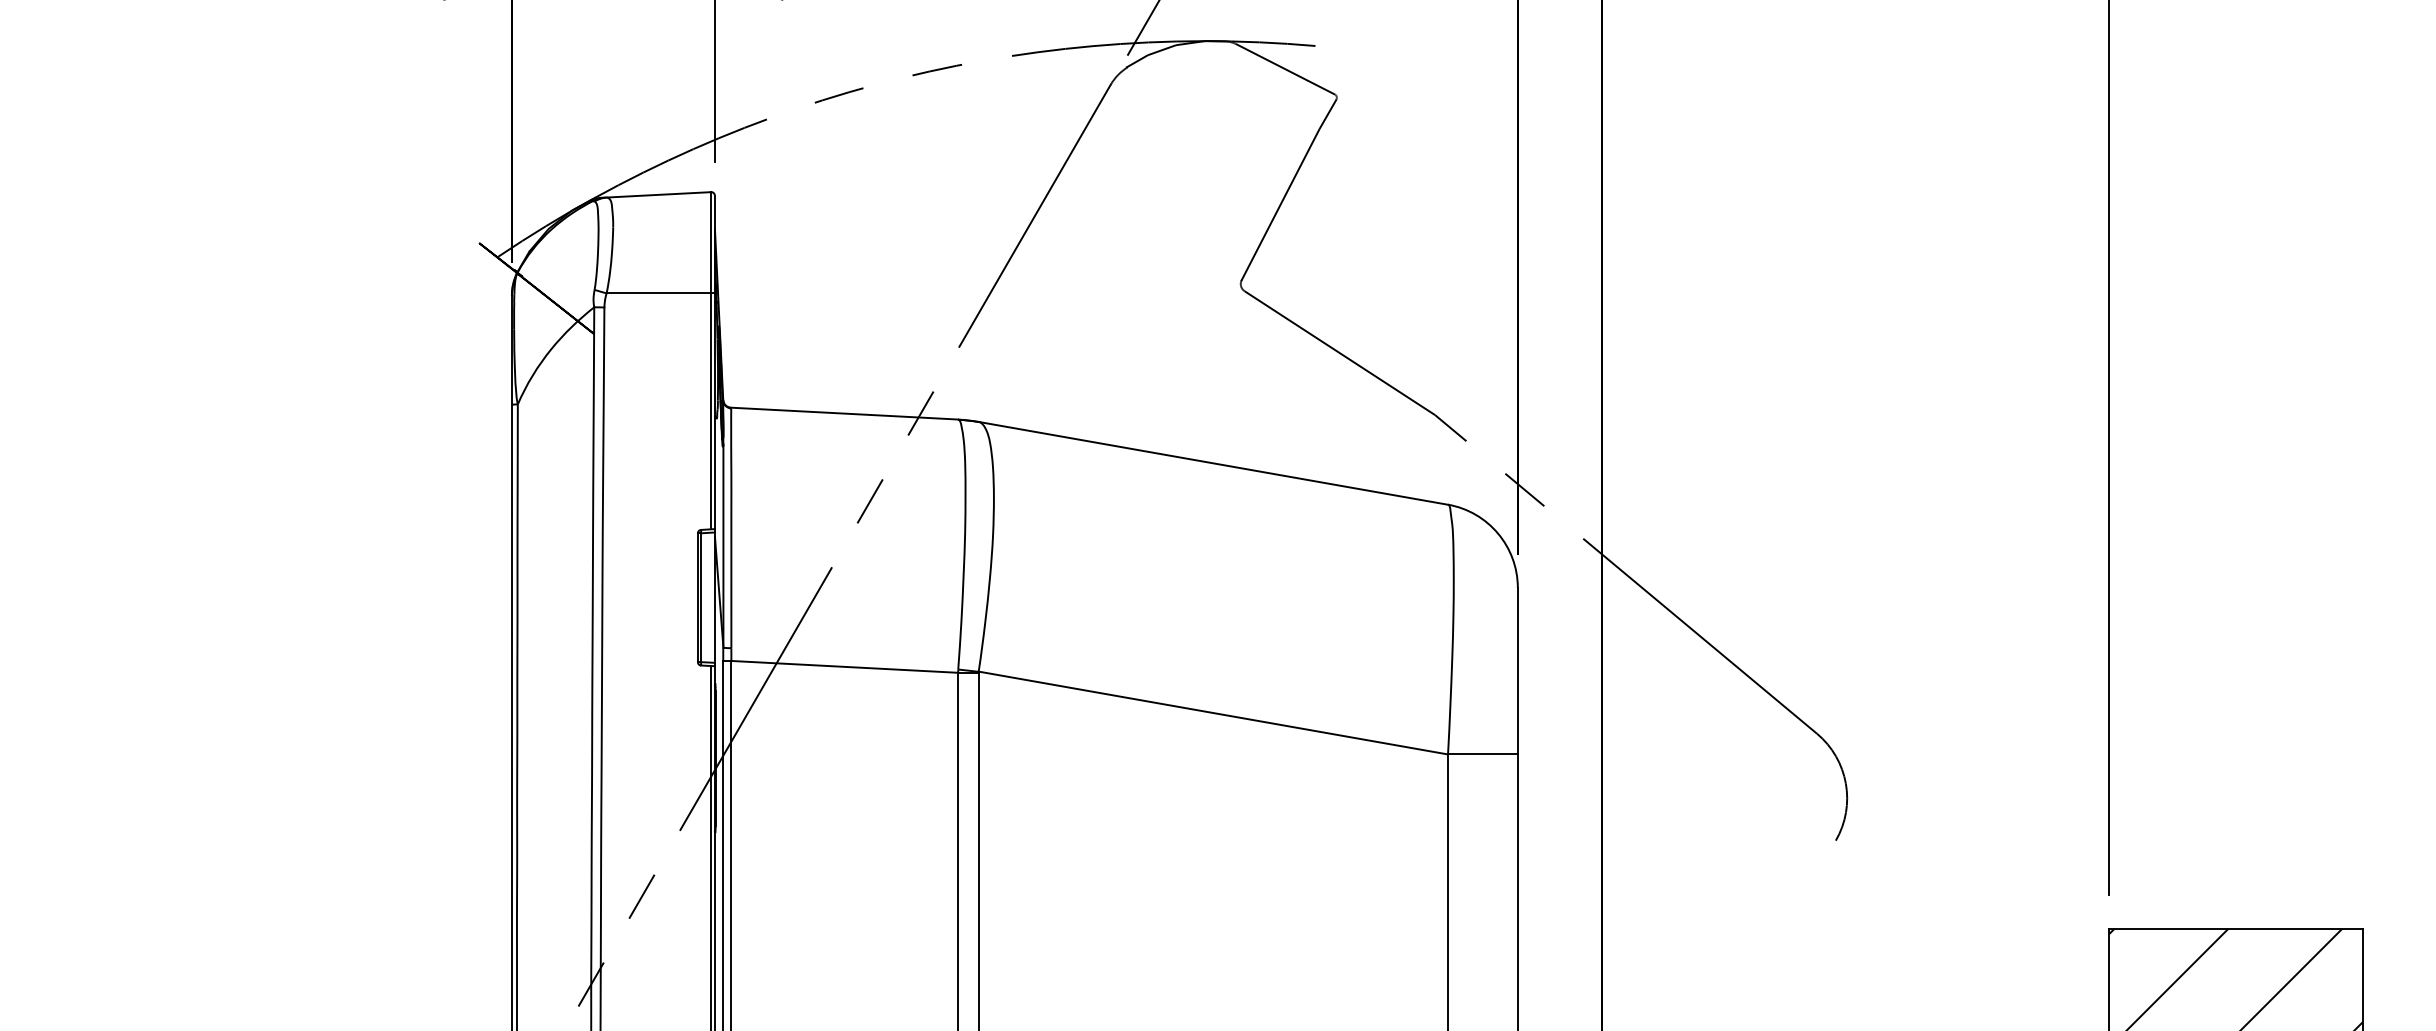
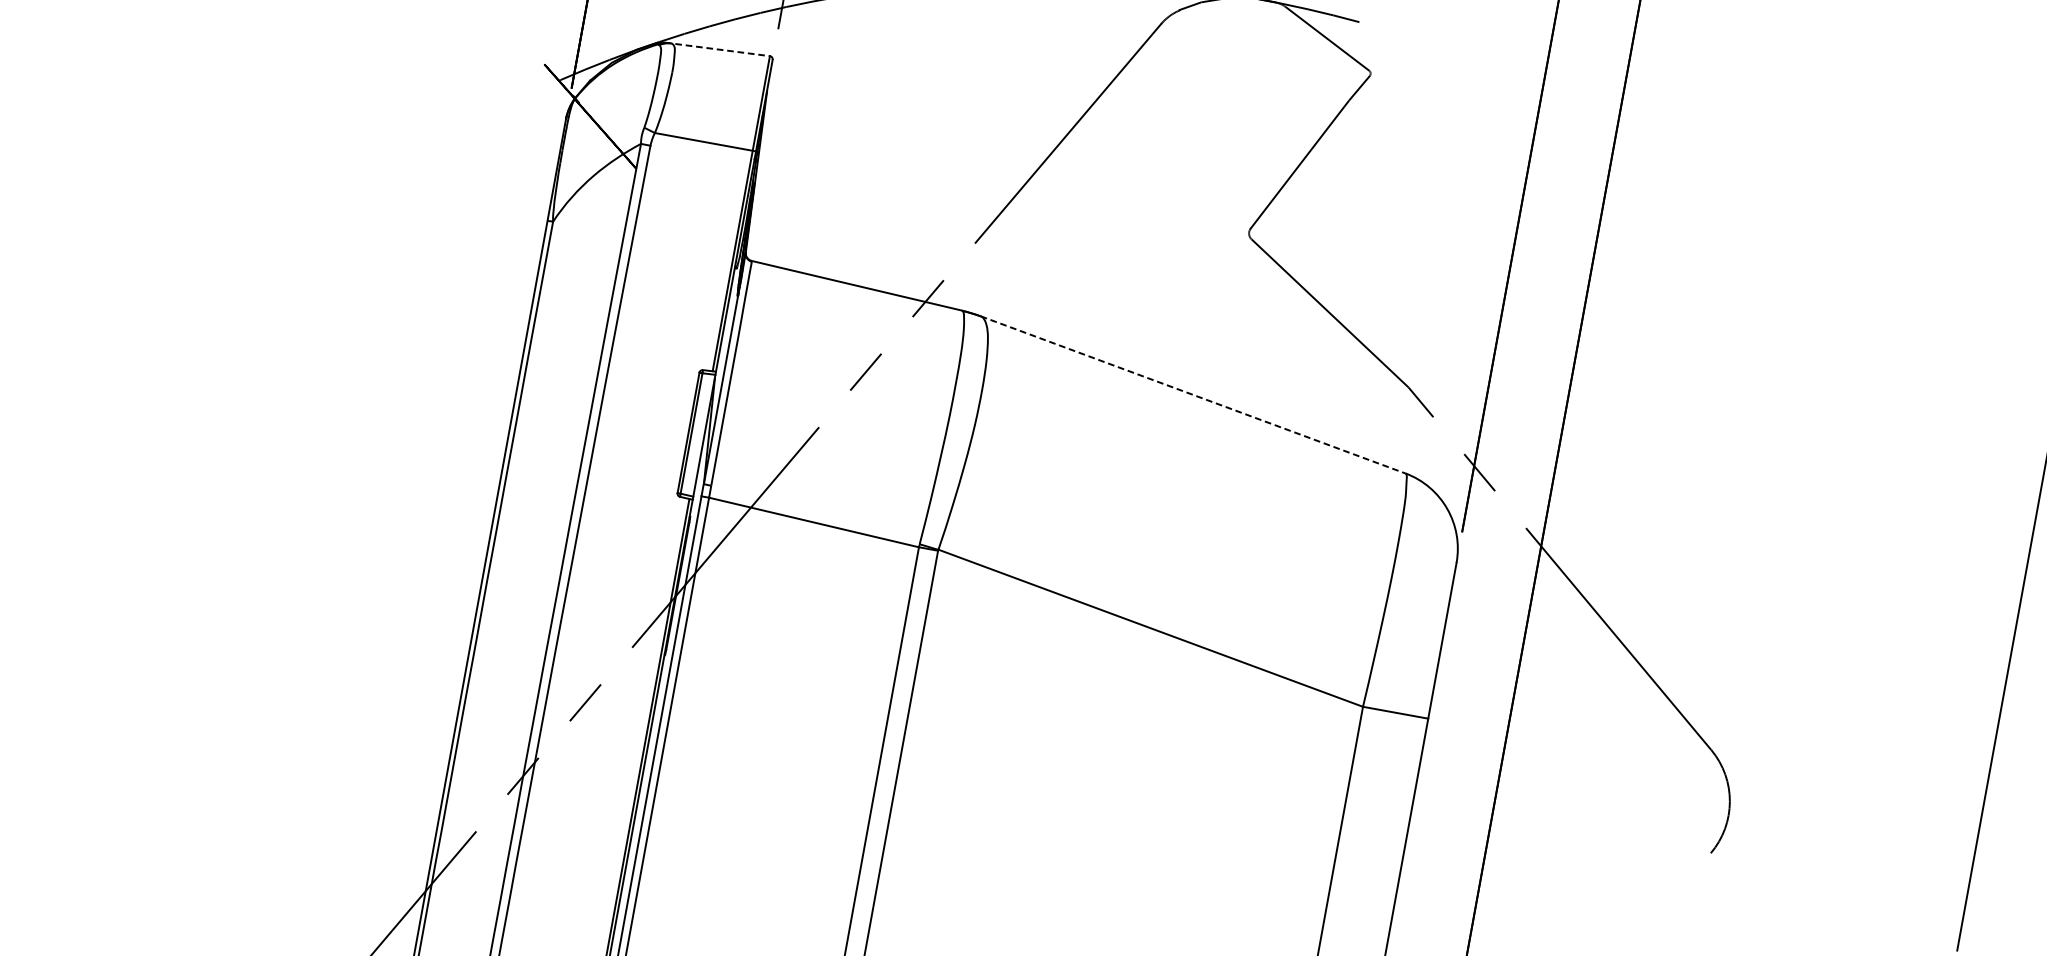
line: (655, 195) -> (717, 49), solid -> dashed
line: (1213, 463) -> (1193, 395), solid -> dashed

